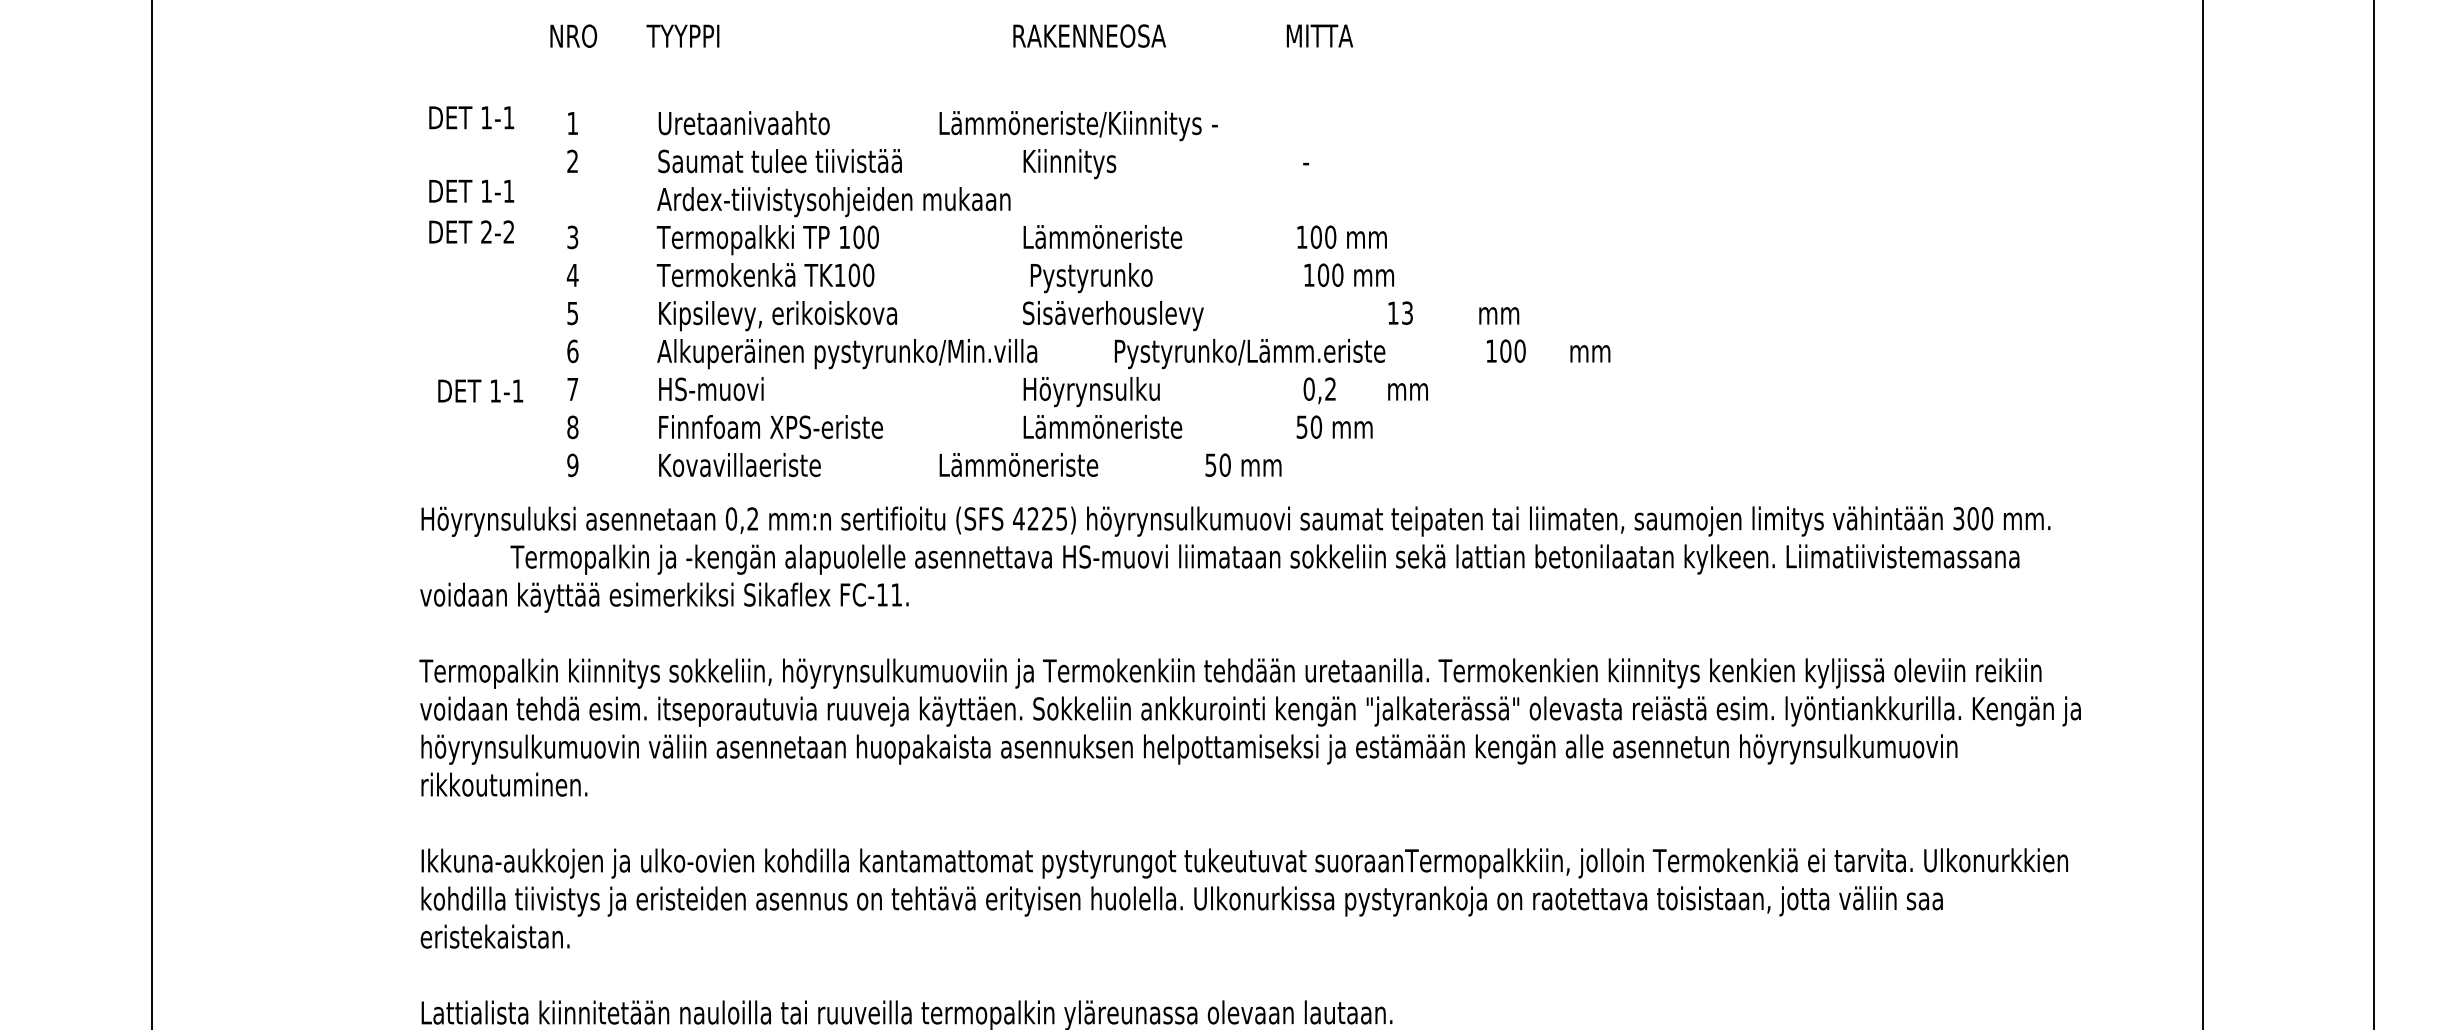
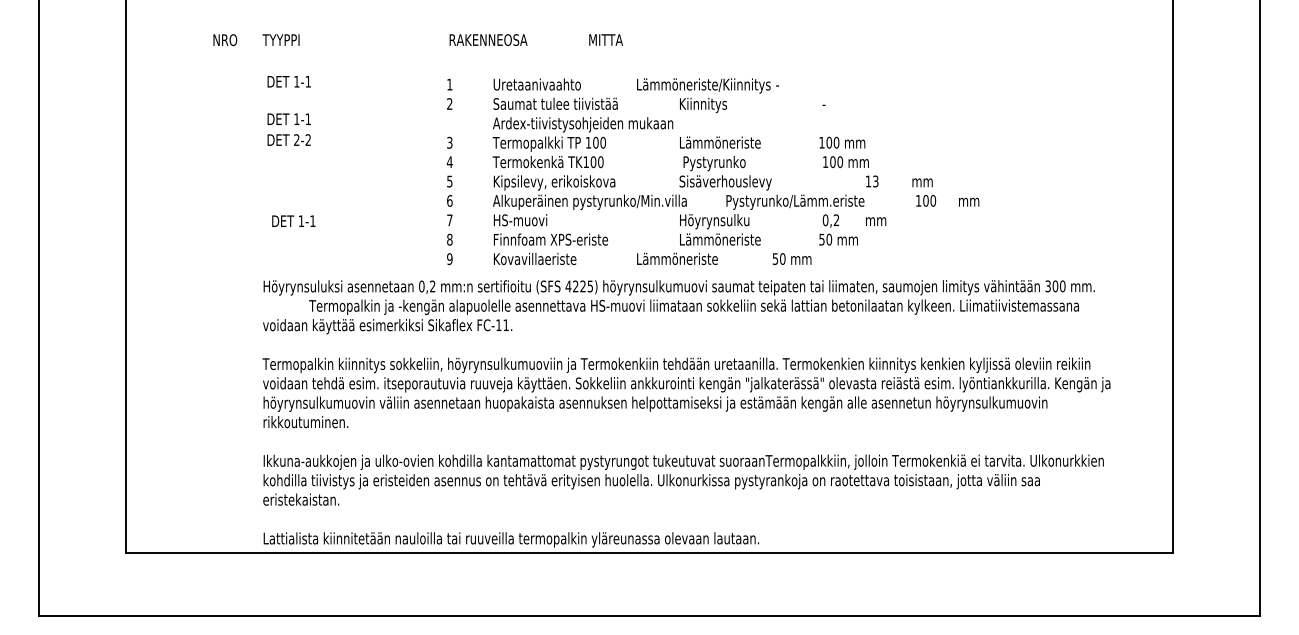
text: (950, 36) -> (417, 40), moved
text: (1087, 293) -> (712, 171), moved

